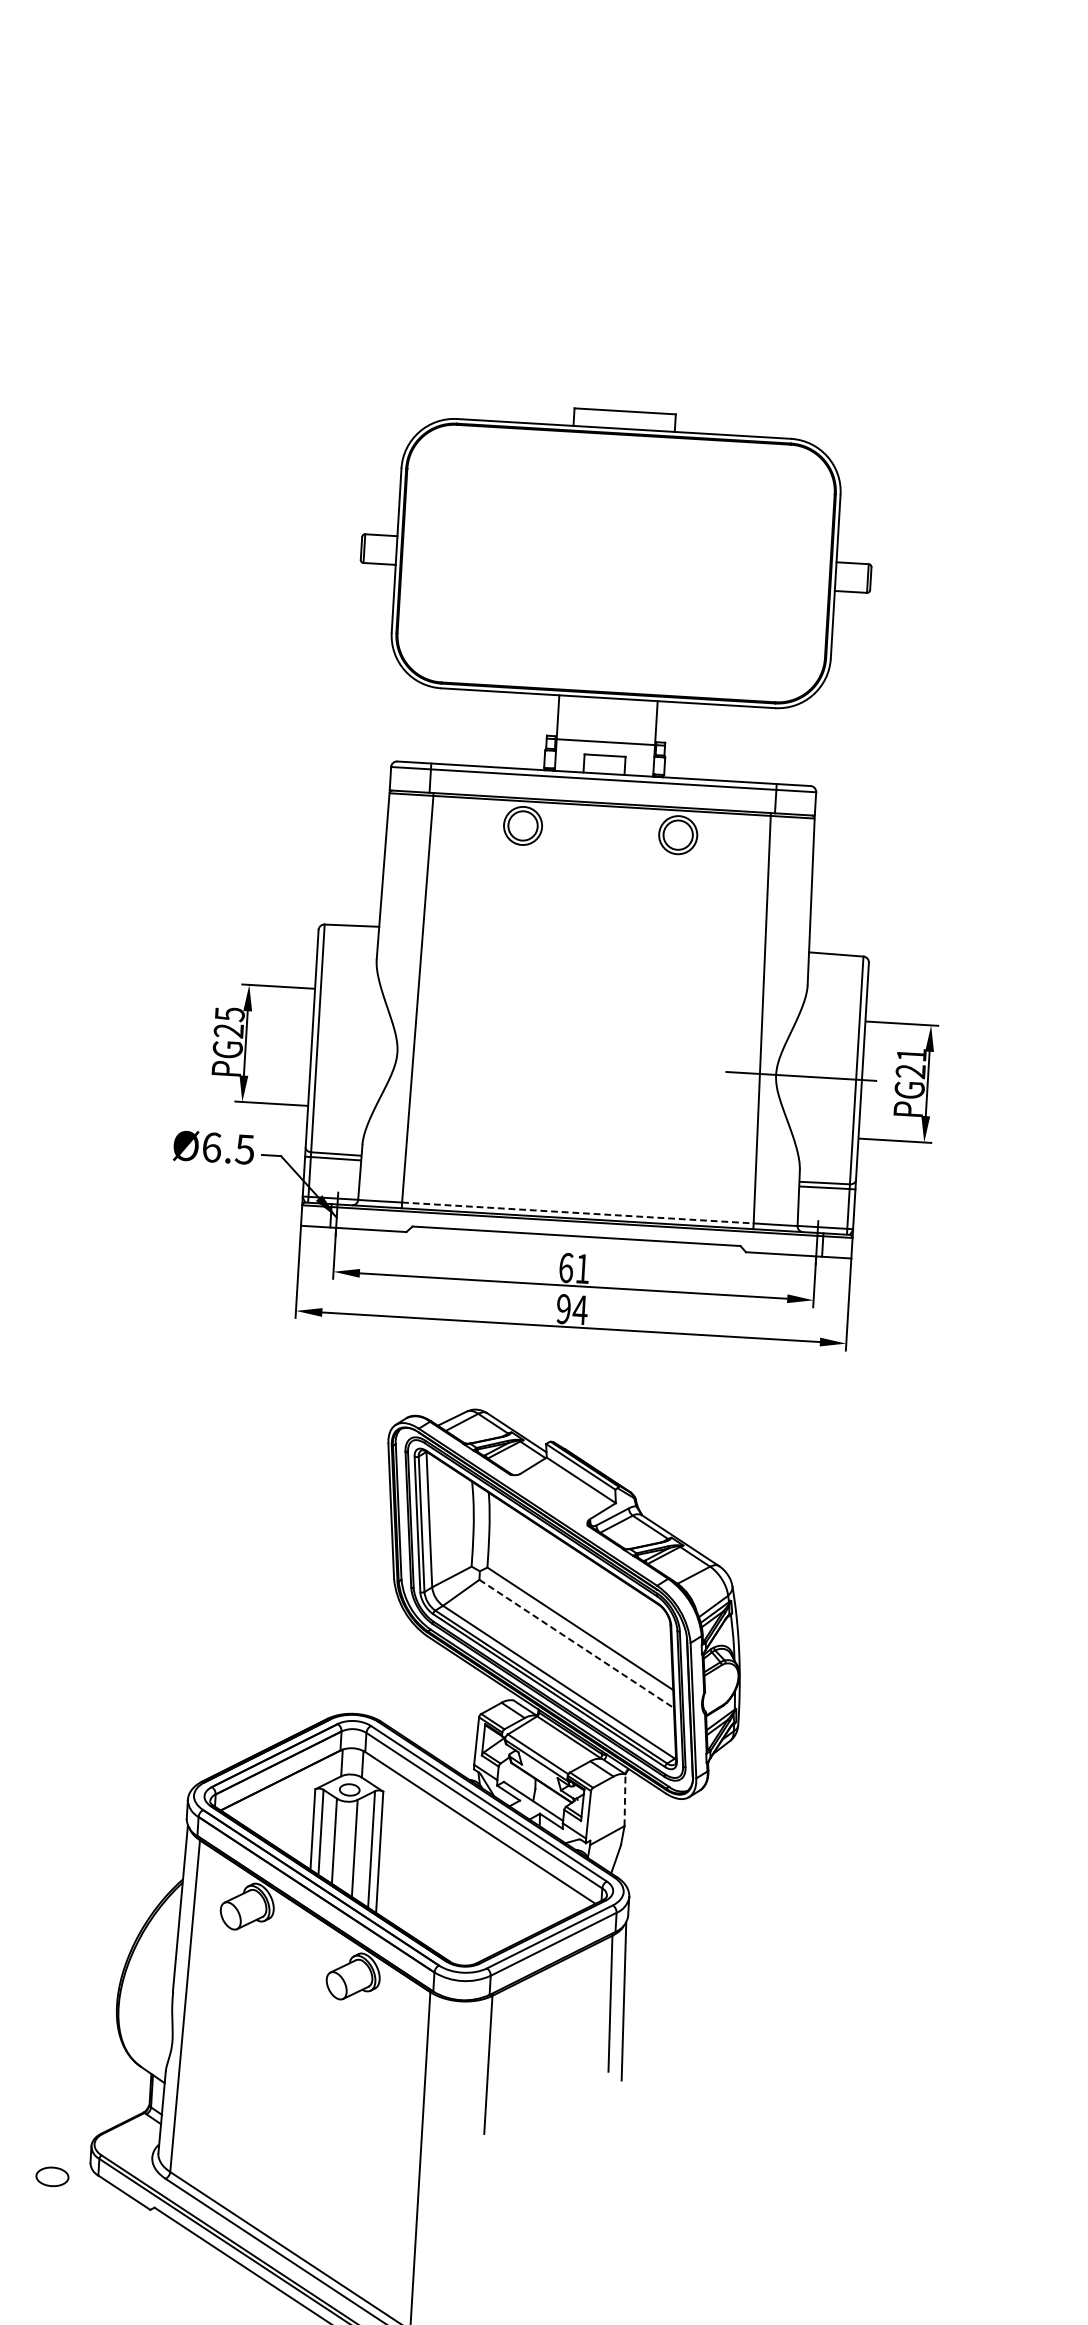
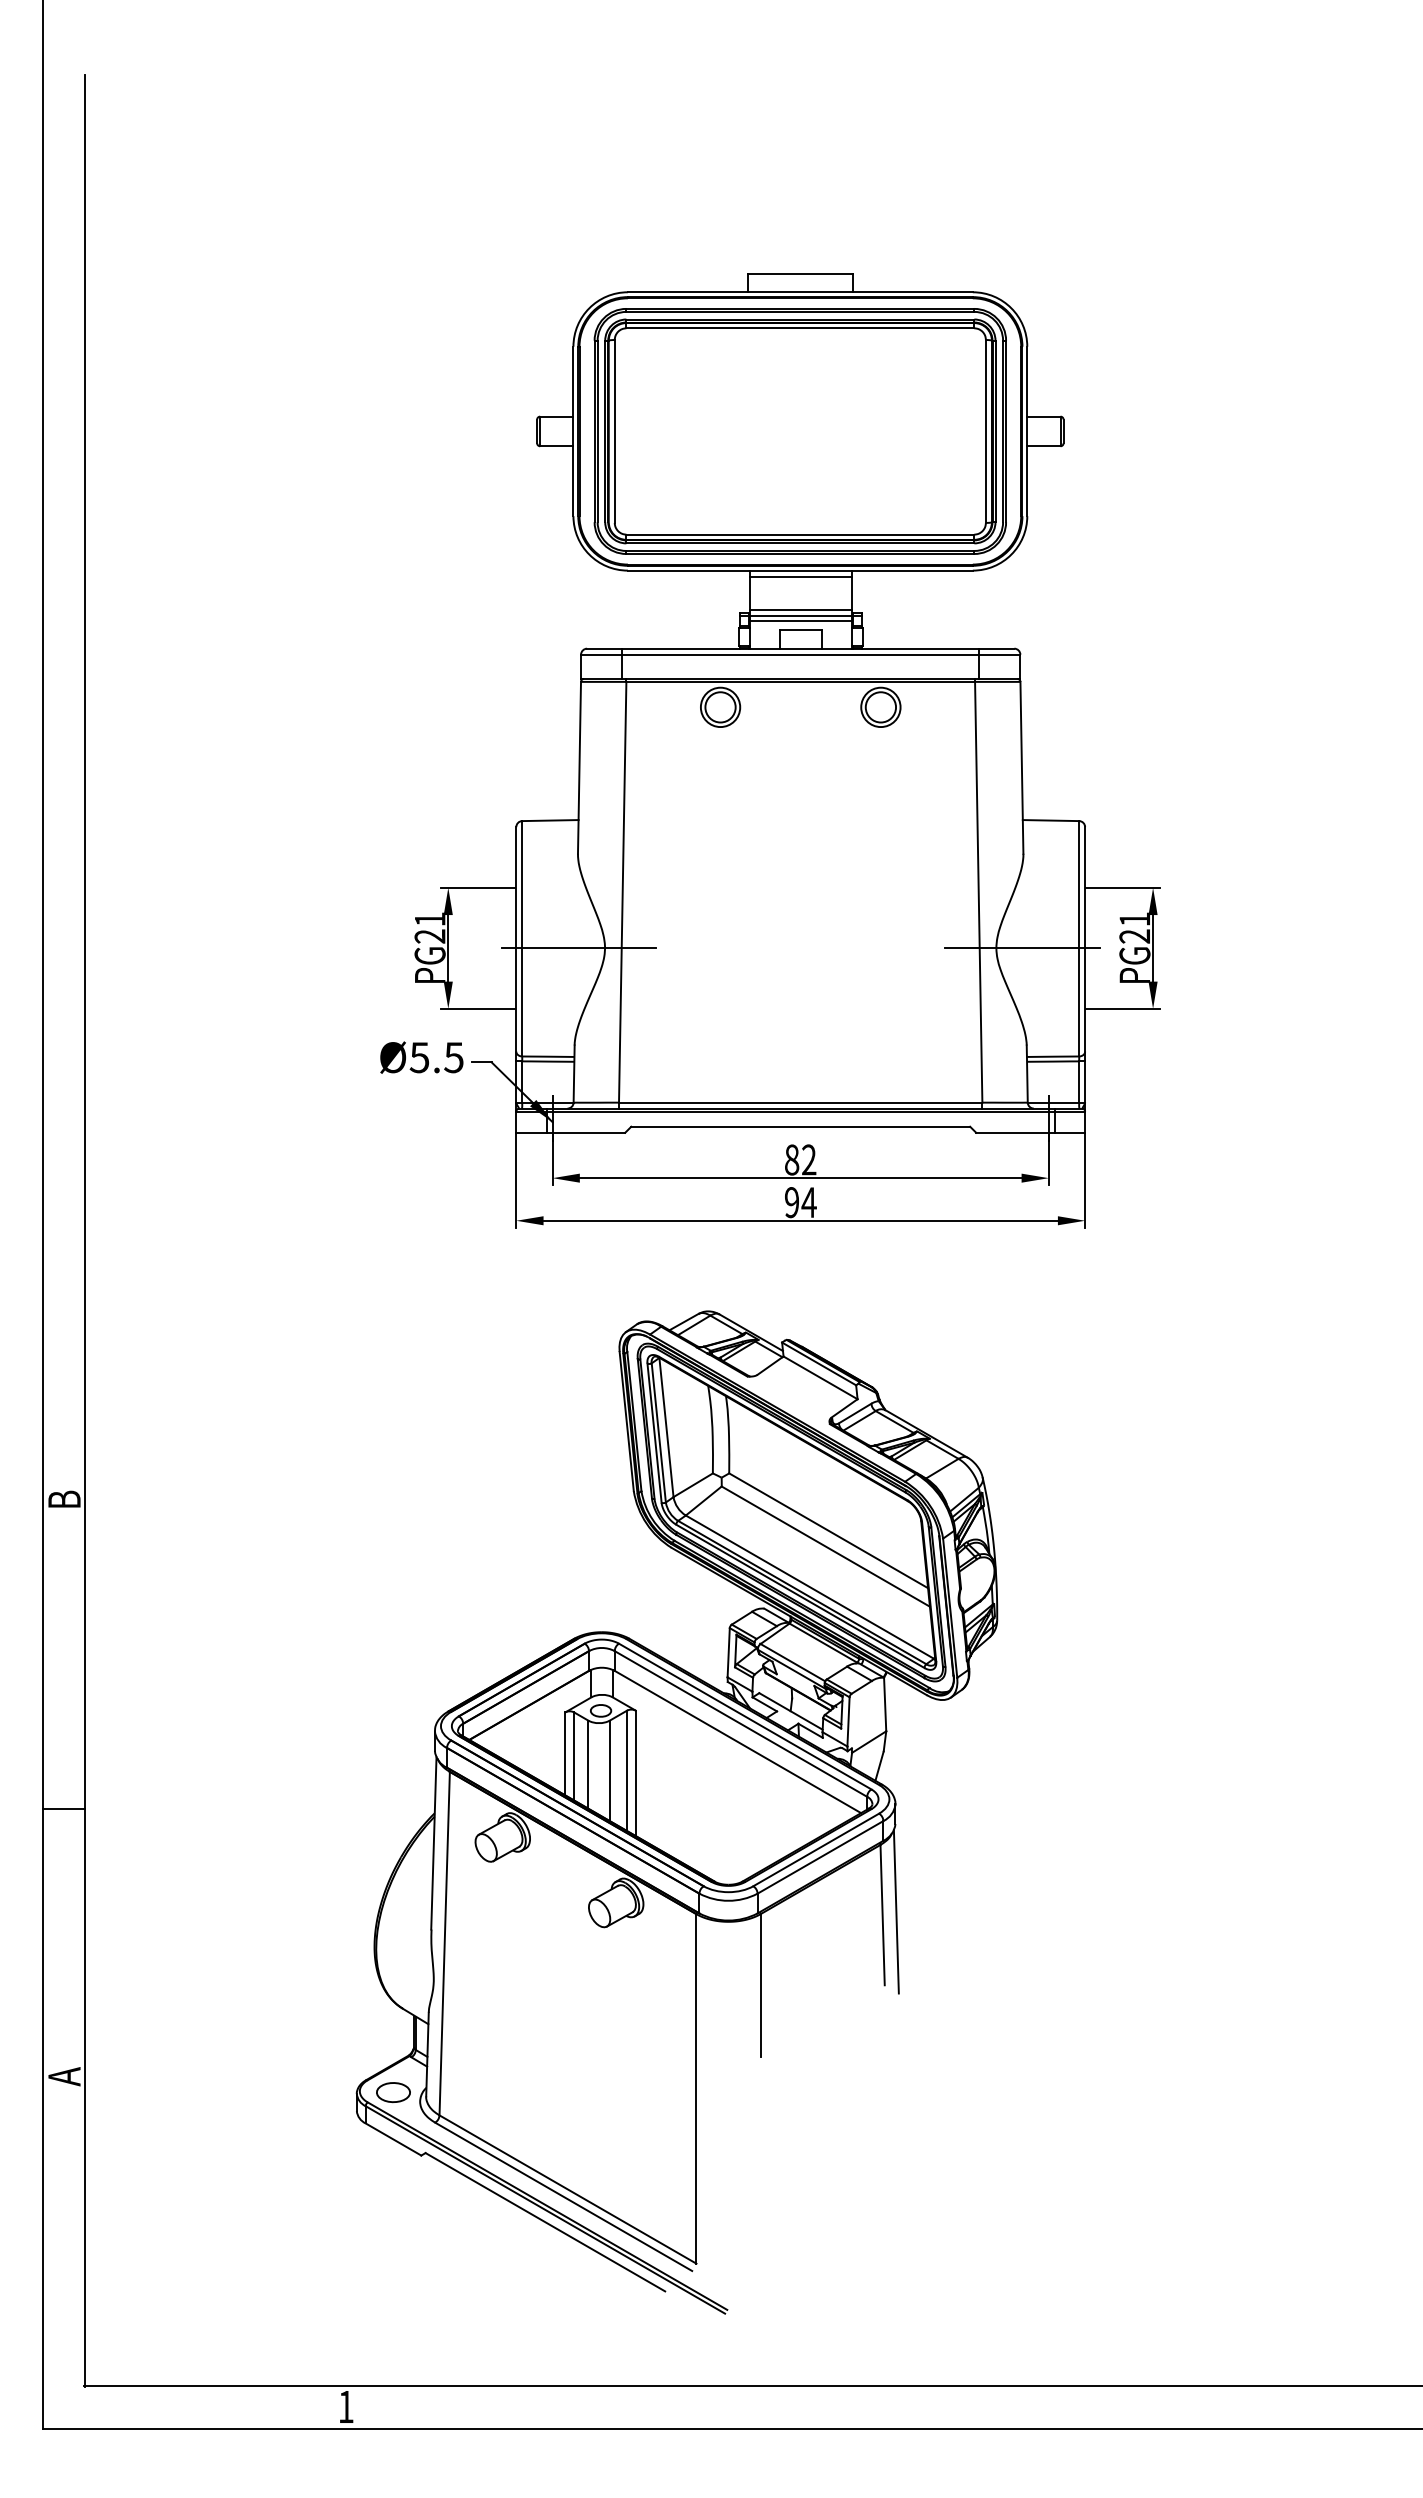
part: (615, 563) -> (799, 431), added
line: (607, 703) -> (800, 576), added
line: (606, 735) -> (800, 609), added
line: (605, 747) -> (800, 621), added
text: (230, 1014) -> (430, 919), PG25 -> PG21
line: (371, 1051) -> (578, 948), added
text: (211, 1147) -> (419, 1057), Ø6.5 -> Ø5.5
line: (577, 1212) -> (800, 1102), dashed -> solid
text: (574, 1267) -> (800, 1159), 61 -> 82
line: (577, 1643) -> (826, 1546), dashed -> solid
line: (625, 1800) -> (885, 1704), dashed -> solid
part: (52, 2176) -> (393, 2092), moved

